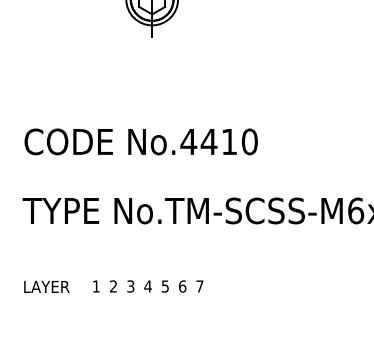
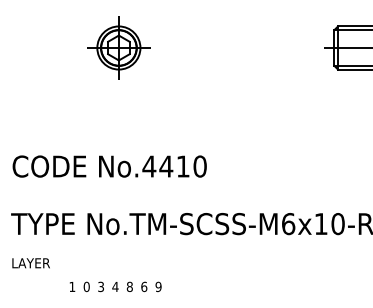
text: (113, 286) -> (86, 286), 2 -> 0
text: (164, 286) -> (129, 286), 5 -> 8
text: (199, 286) -> (158, 286), 7 -> 9
text: (45, 287) -> (30, 263), moved

